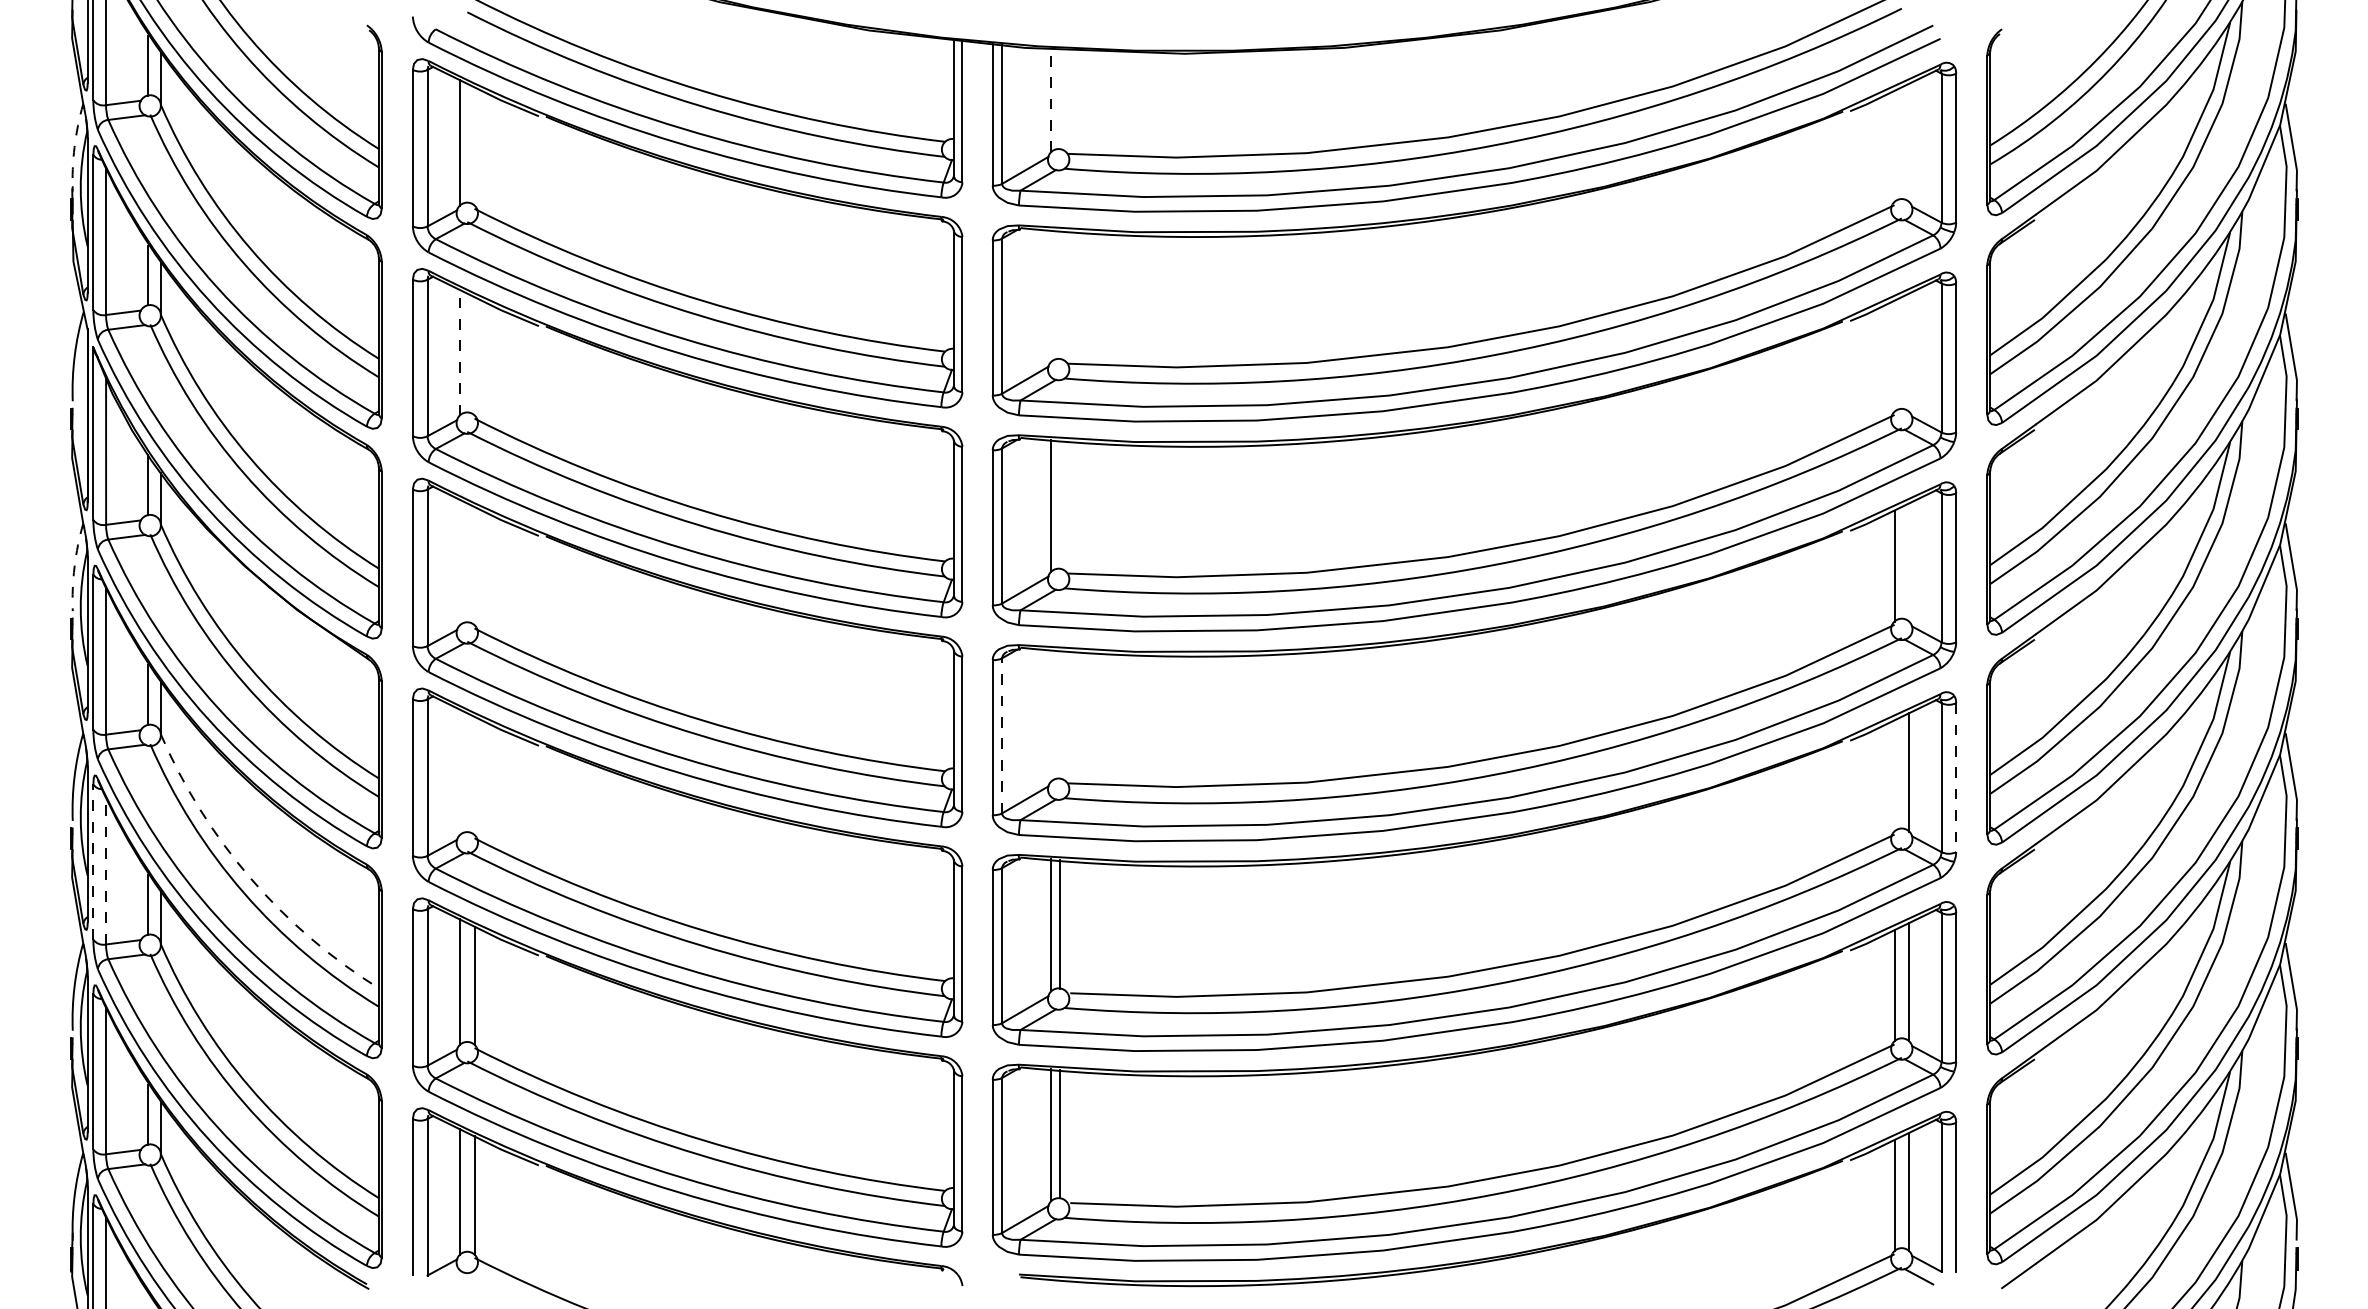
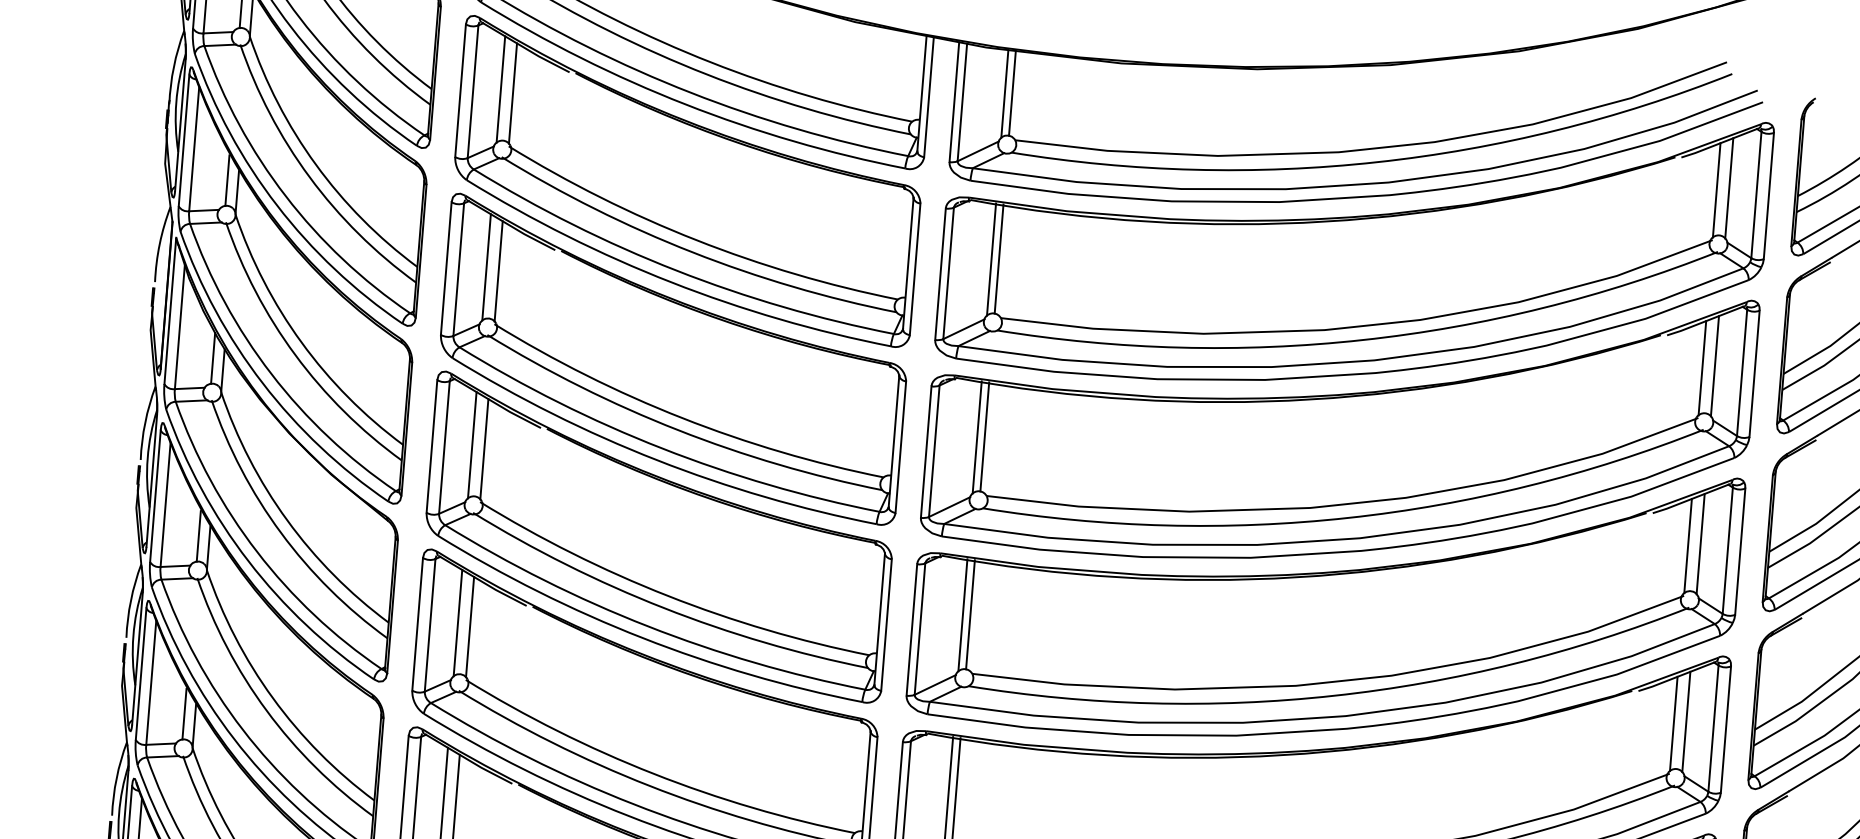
line: (1059, 99) -> (1012, 93), added
line: (1051, 100) -> (1005, 93), dashed -> solid
line: (1909, 142) -> (1729, 188), added
line: (474, 146) -> (512, 93), added
line: (1894, 146) -> (1716, 190), added
arc: (74, 147) -> (173, 67), dashed -> solid
line: (1059, 294) -> (998, 258), added
line: (1051, 295) -> (991, 259), added
line: (459, 352) -> (486, 267), dashed -> solid
line: (1909, 352) -> (1715, 366), added
line: (1894, 355) -> (1702, 367), added
line: (474, 356) -> (498, 271), added
line: (1059, 504) -> (984, 436), added
line: (459, 562) -> (471, 445), added
line: (1909, 562) -> (1700, 544), added
arc: (74, 566) -> (145, 422), dashed -> solid
line: (474, 566) -> (484, 449), added
line: (1059, 713) -> (970, 614), added
line: (1051, 715) -> (963, 615), added
line: (1002, 735) -> (920, 628), dashed -> solid
line: (459, 772) -> (457, 623), added
line: (474, 775) -> (470, 626), added
line: (1894, 775) -> (1673, 723), added
line: (1956, 778) -> (1726, 730), dashed -> solid
line: (93, 862) -> (141, 674), dashed -> solid
line: (106, 870) -> (151, 682), dashed -> solid
arc: (250, 877) -> (273, 697), dashed -> solid

